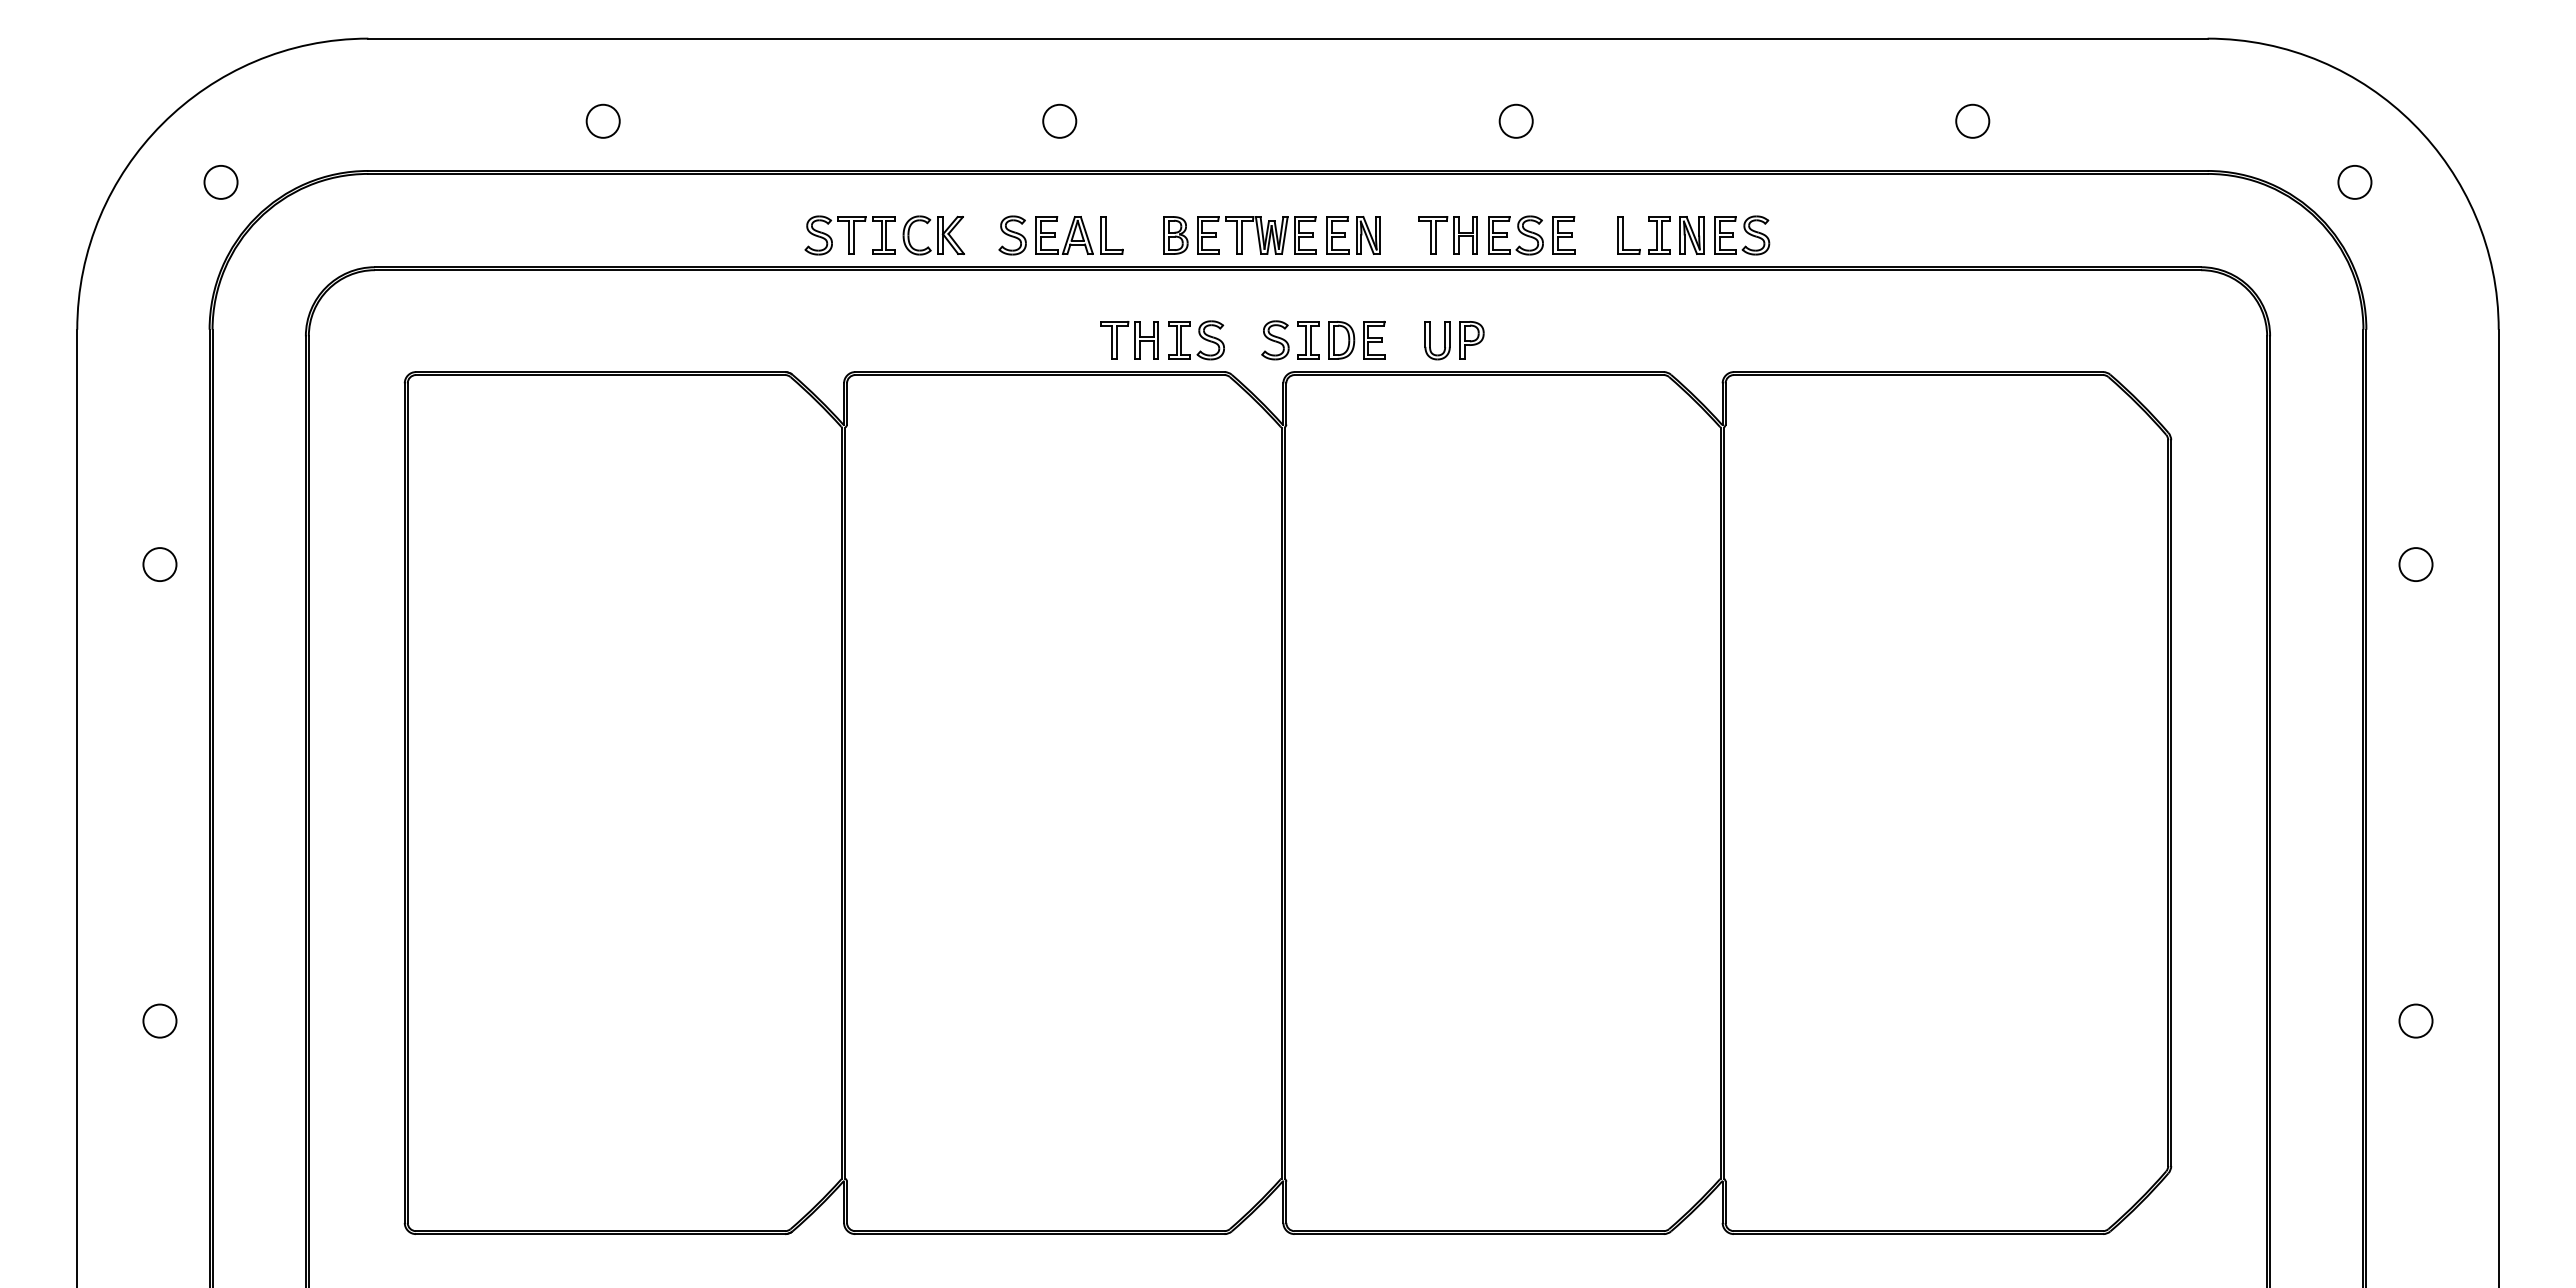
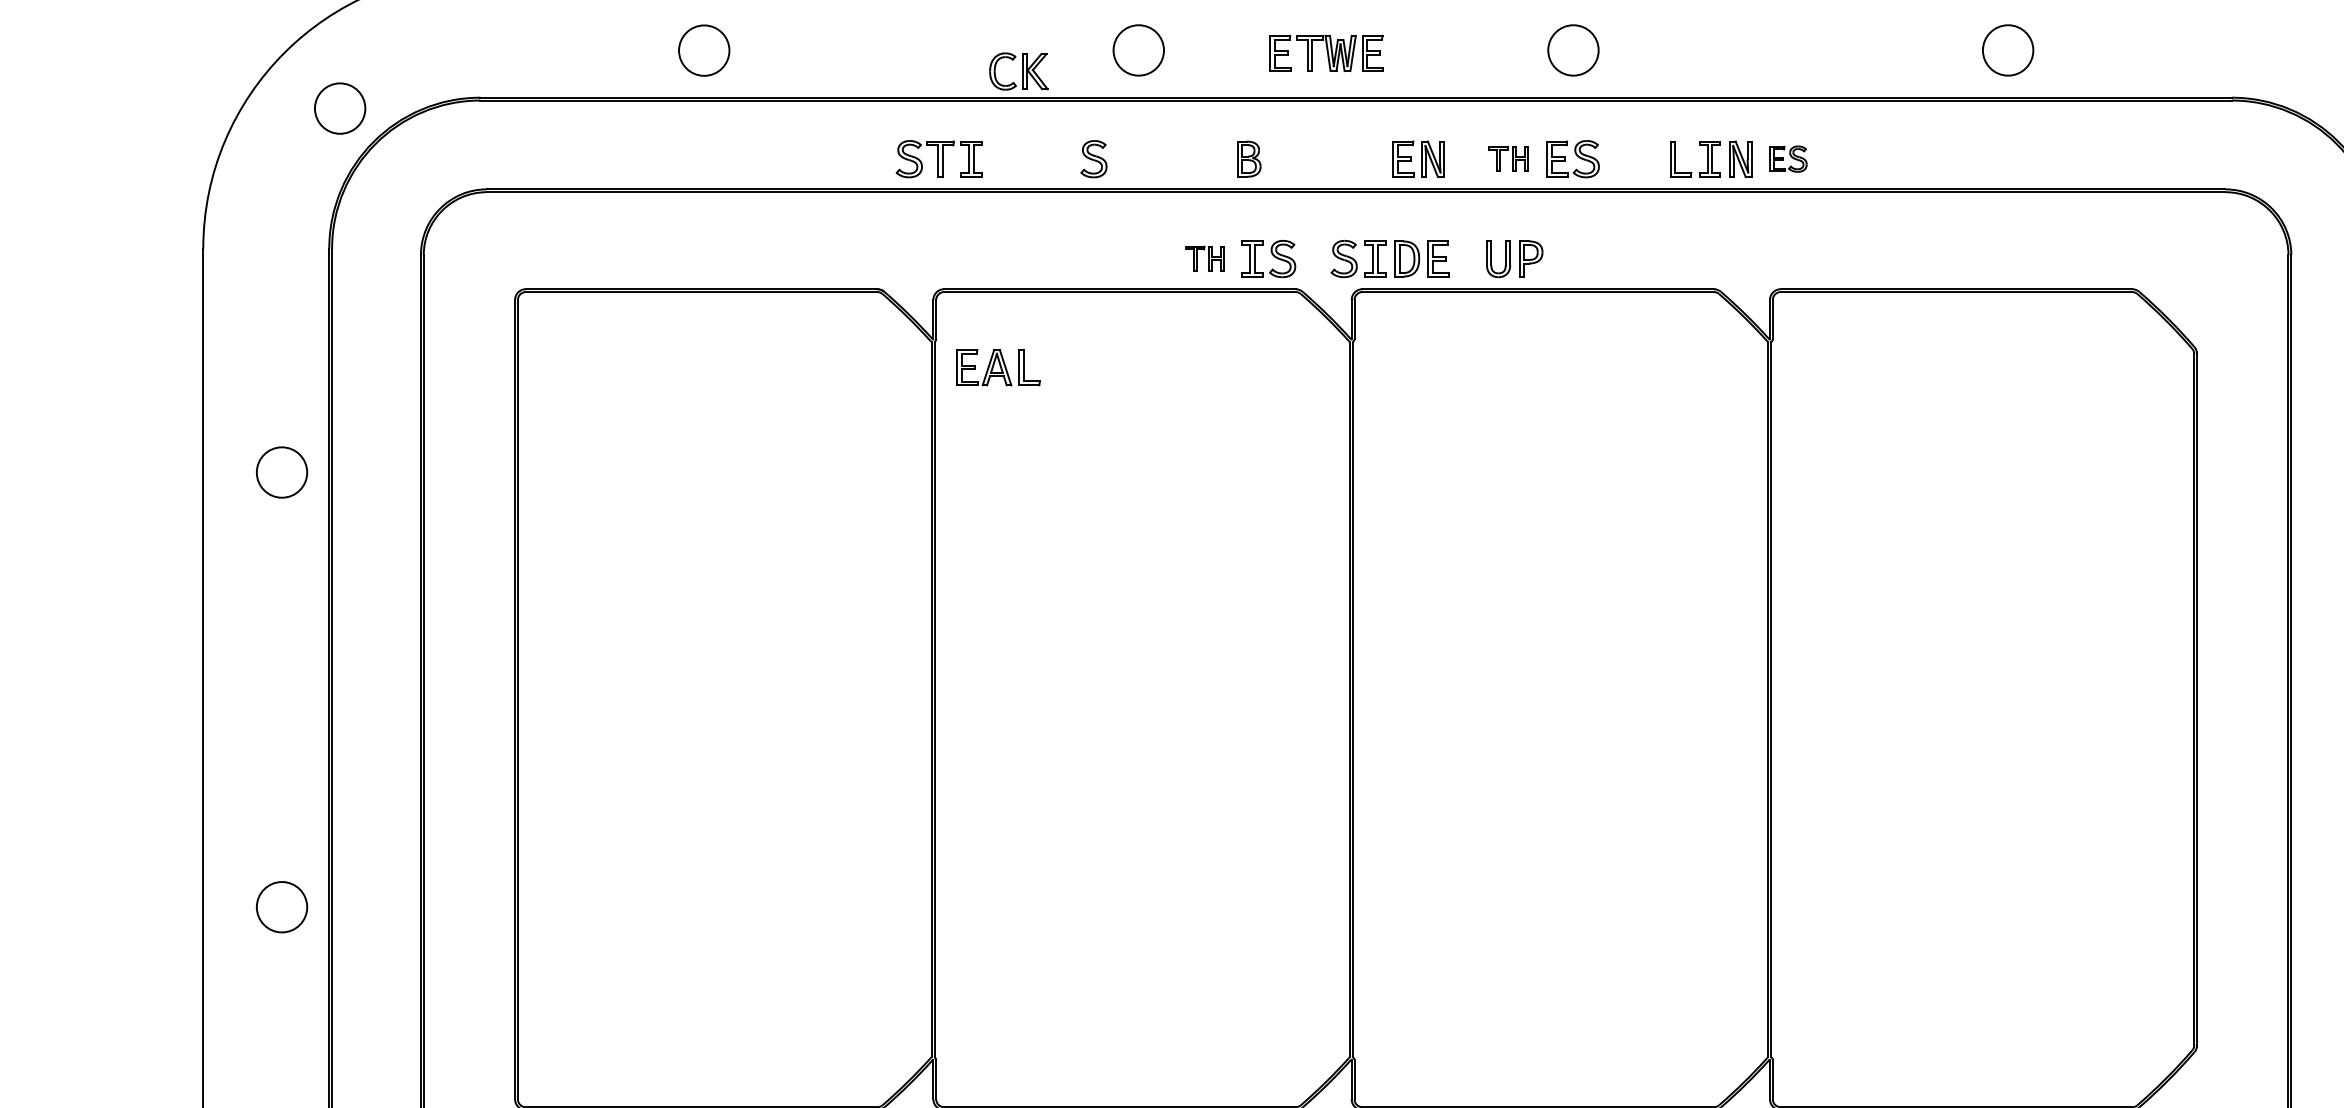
circle: (602, 120) -> (703, 49), size x1.6
circle: (1059, 120) -> (1138, 49), size x1.6
circle: (1515, 120) -> (1572, 49), size x1.6
circle: (1972, 120) -> (2007, 49), size x1.6
circle: (220, 181) -> (339, 107), size x1.6
part: (933, 235) -> (1018, 71), moved
part: (1079, 235) -> (998, 367), moved
part: (1256, 235) -> (1326, 53), moved
part: (1447, 235) -> (1508, 159), size x0.7
part: (1563, 235) -> (1618, 159), removed
part: (1742, 235) -> (1788, 159), size x0.7
part: (1129, 340) -> (1205, 259), size x0.7
circle: (159, 564) -> (281, 472), size x1.6
circle: (159, 1020) -> (281, 906), size x1.6

